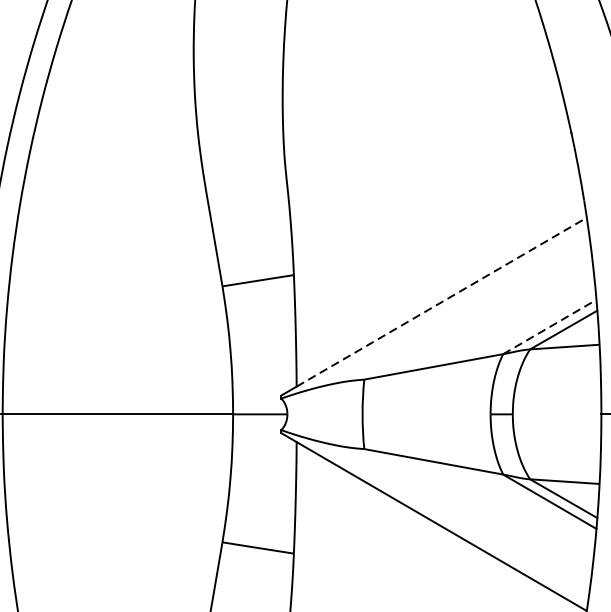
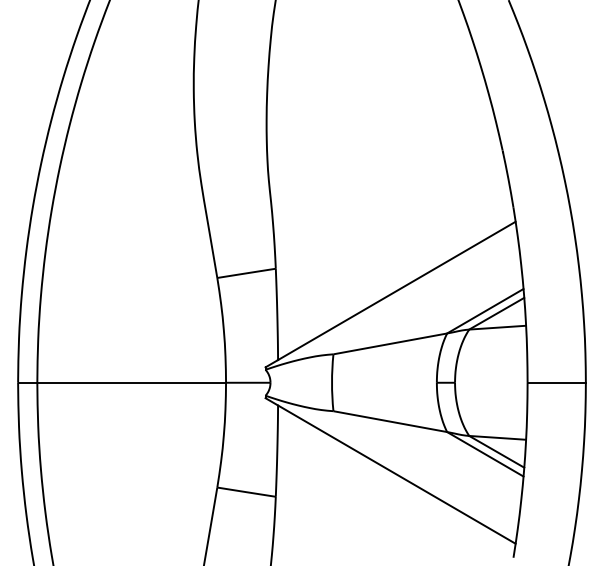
line: (442, 301) -> (397, 290), dashed -> solid
line: (550, 327) -> (485, 311), dashed -> solid

